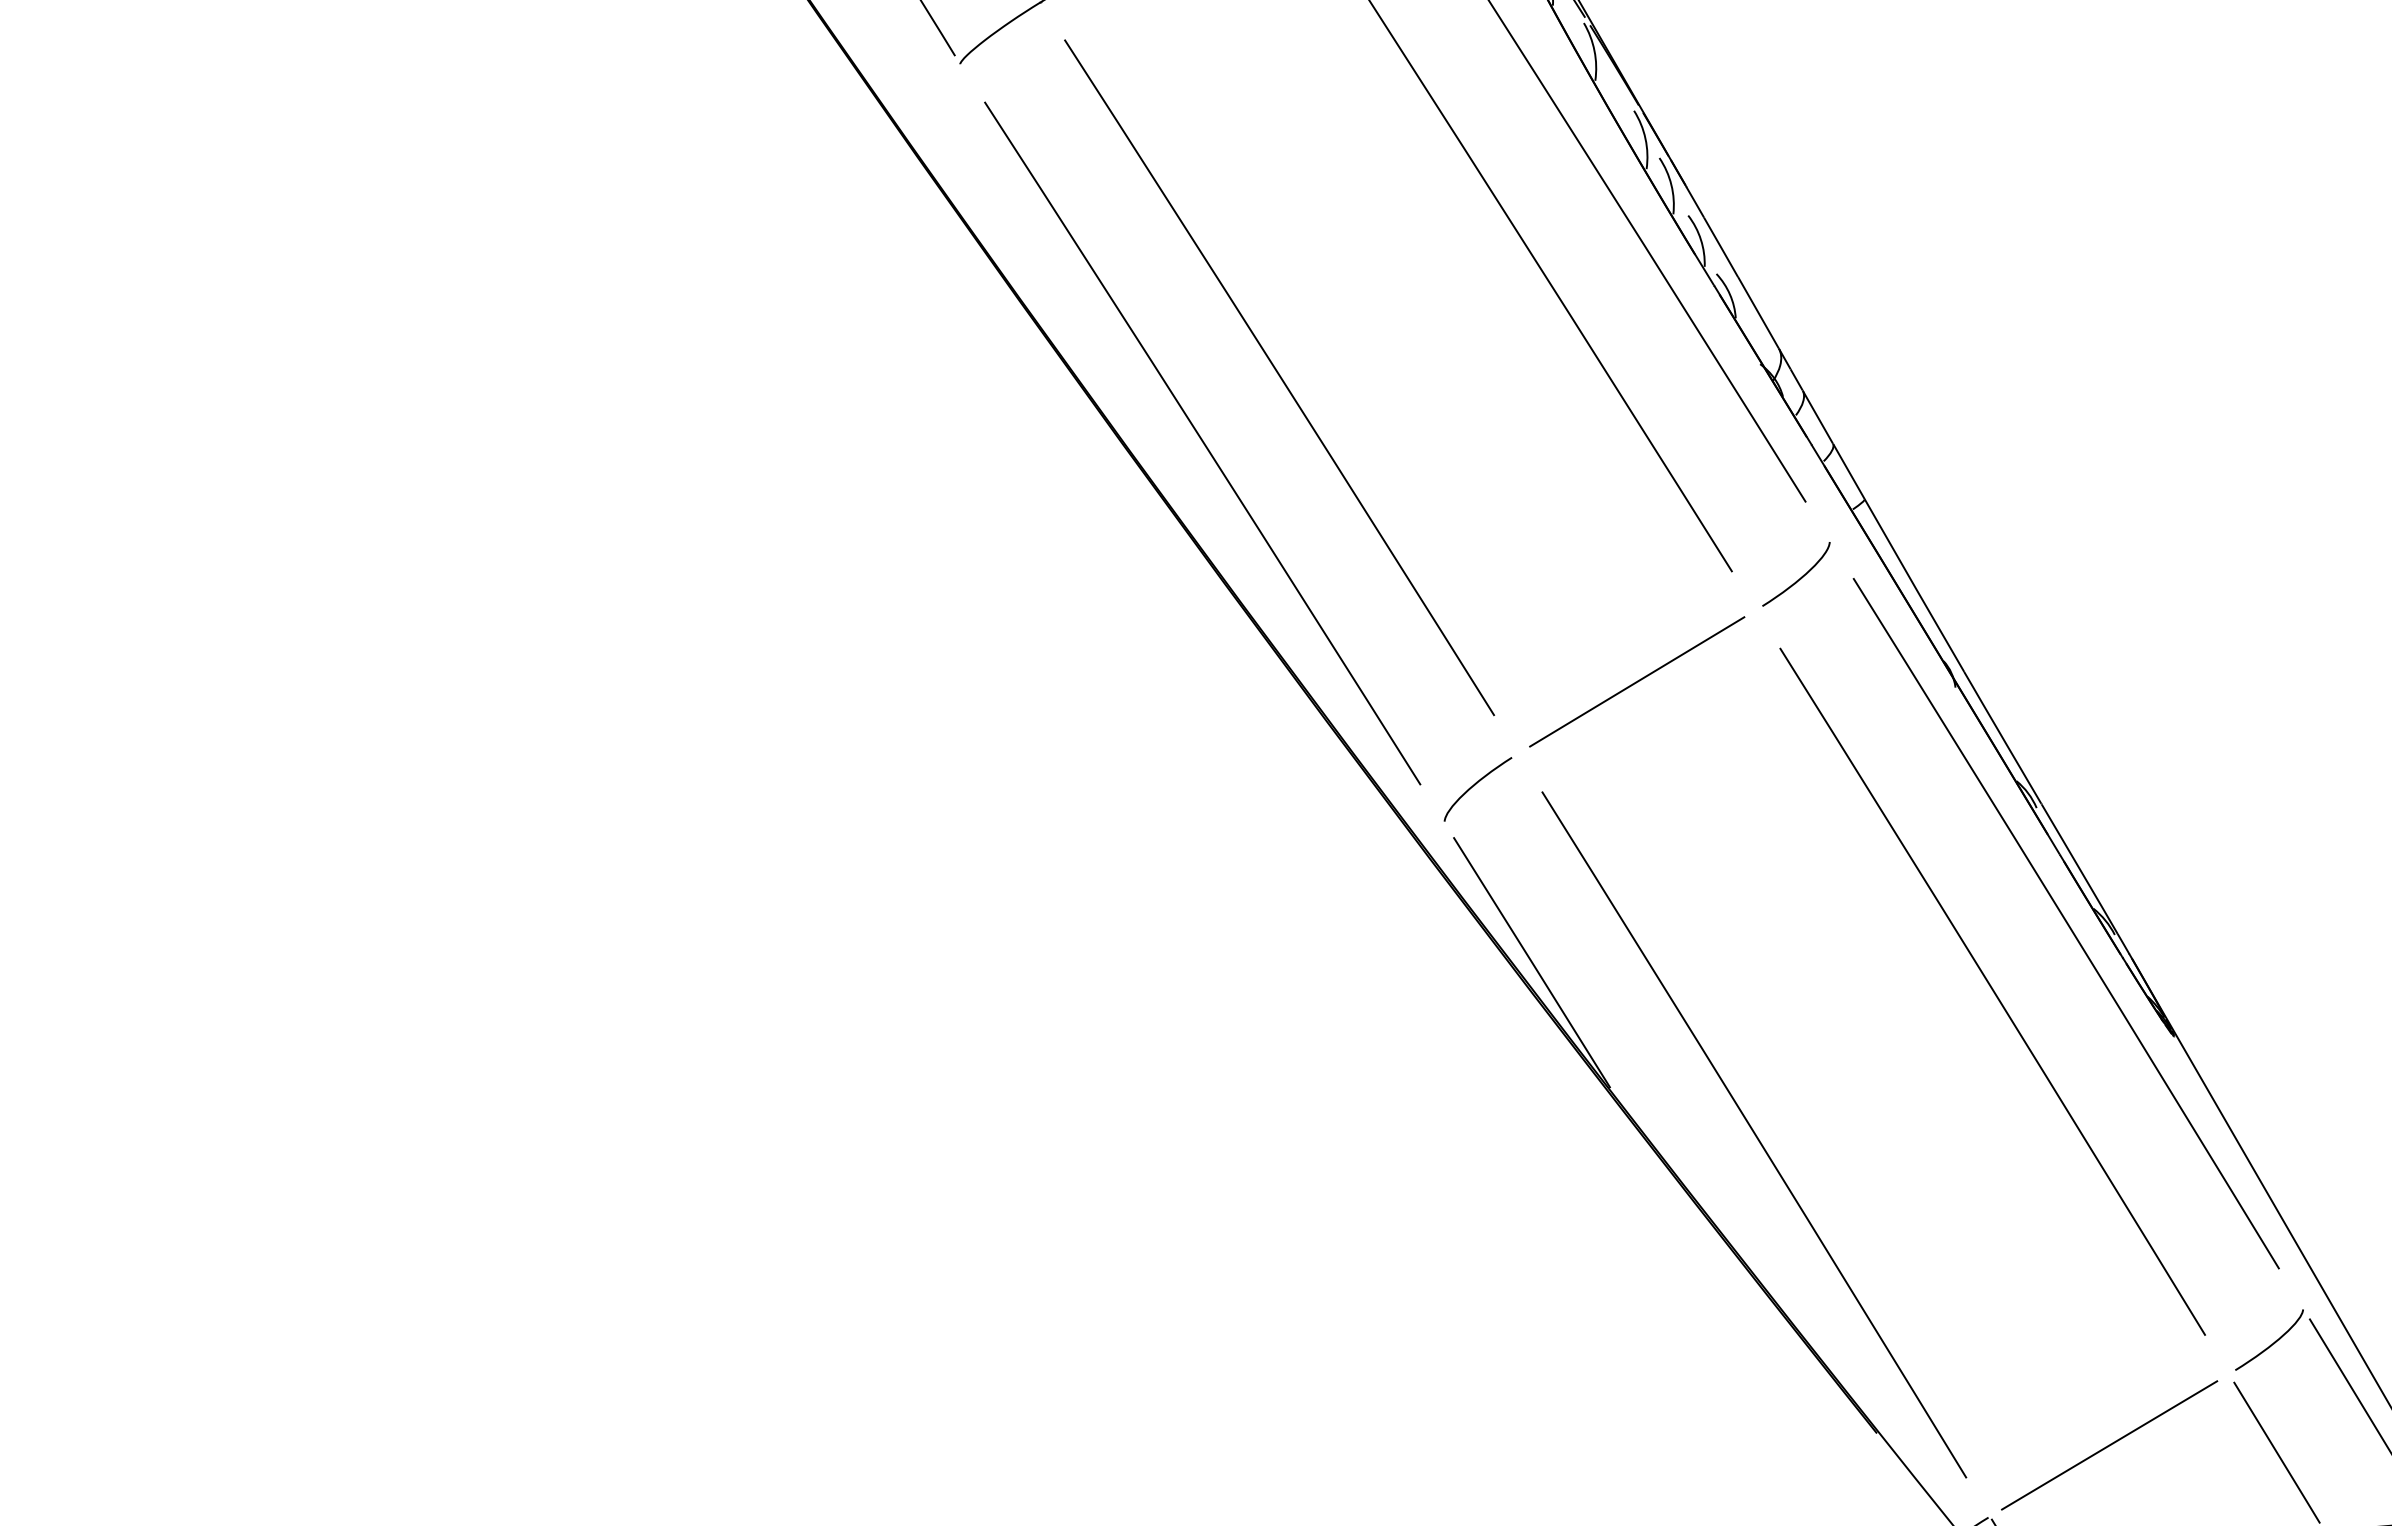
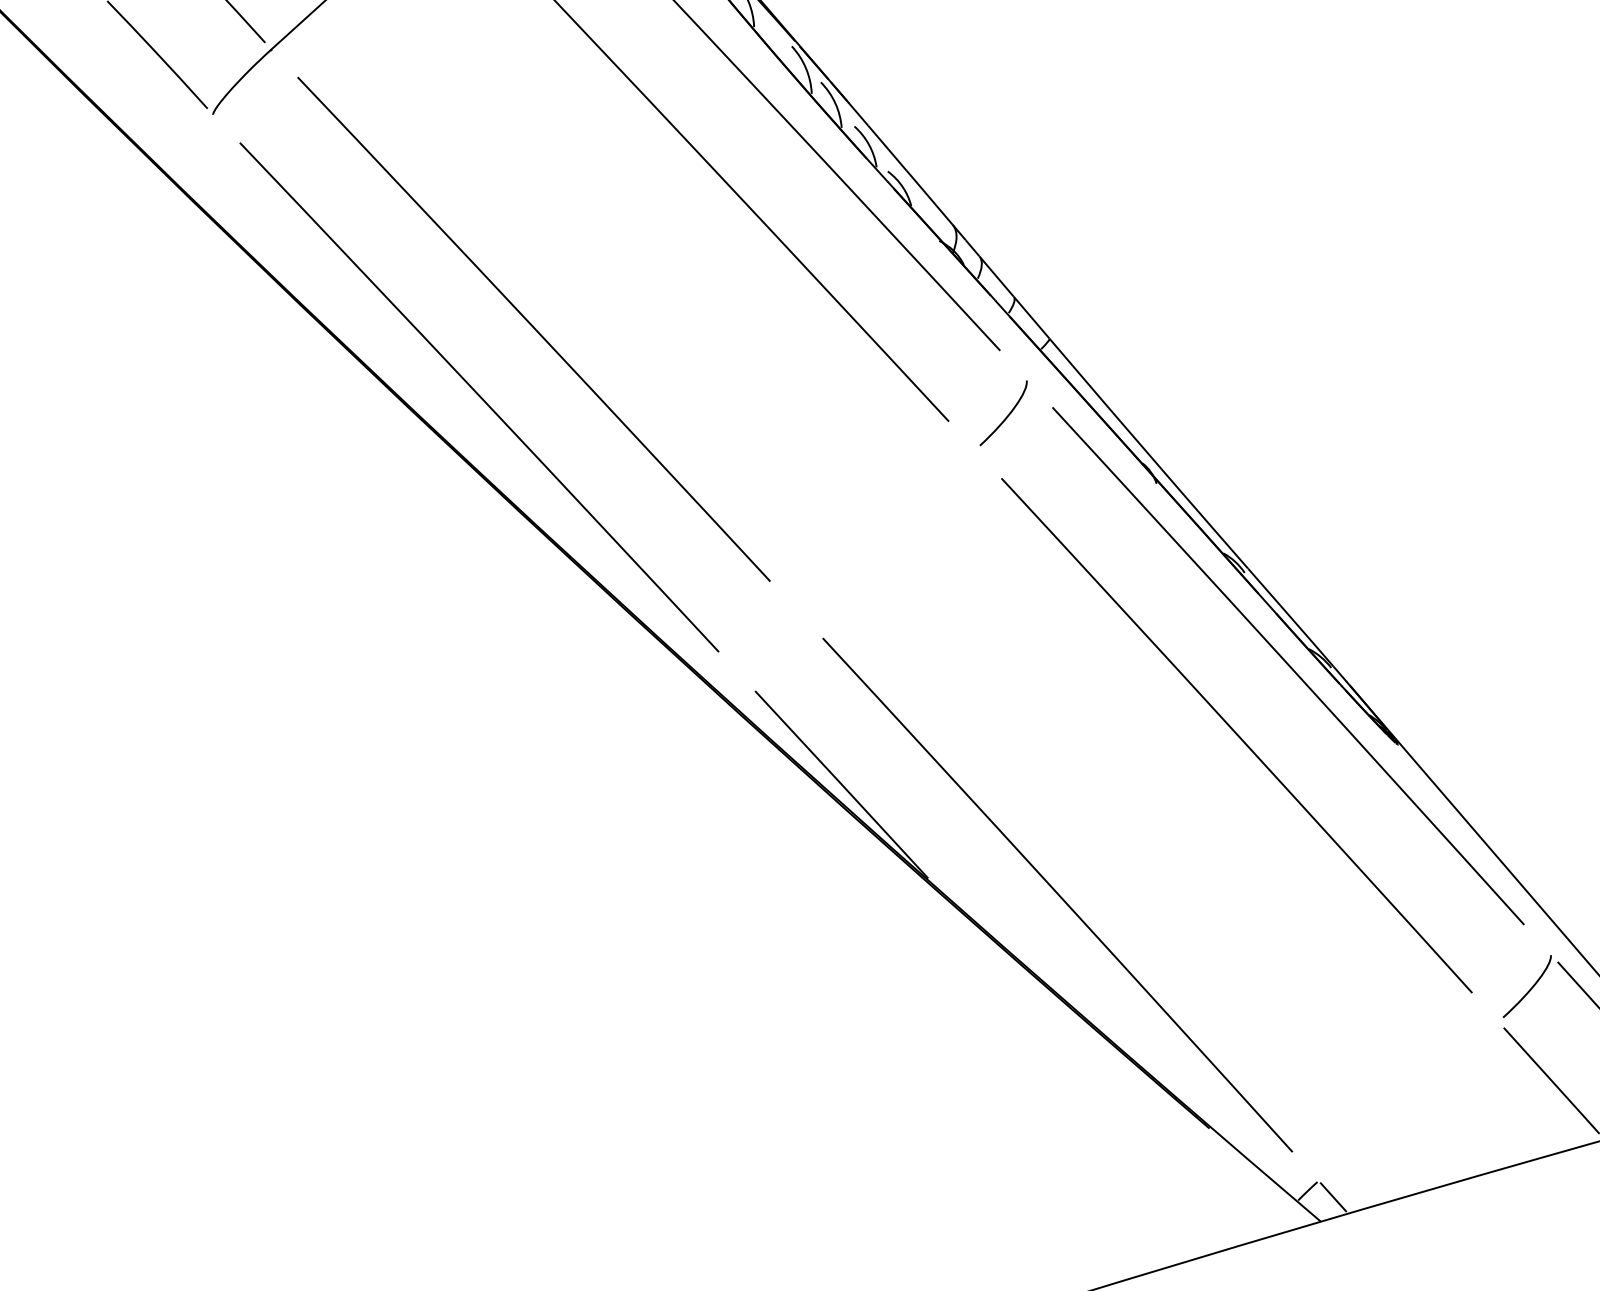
line: (1637, 681) -> (886, 529), removed
curve: (1474, 786) -> (764, 644), removed
line: (2109, 1445) -> (1408, 1101), removed

